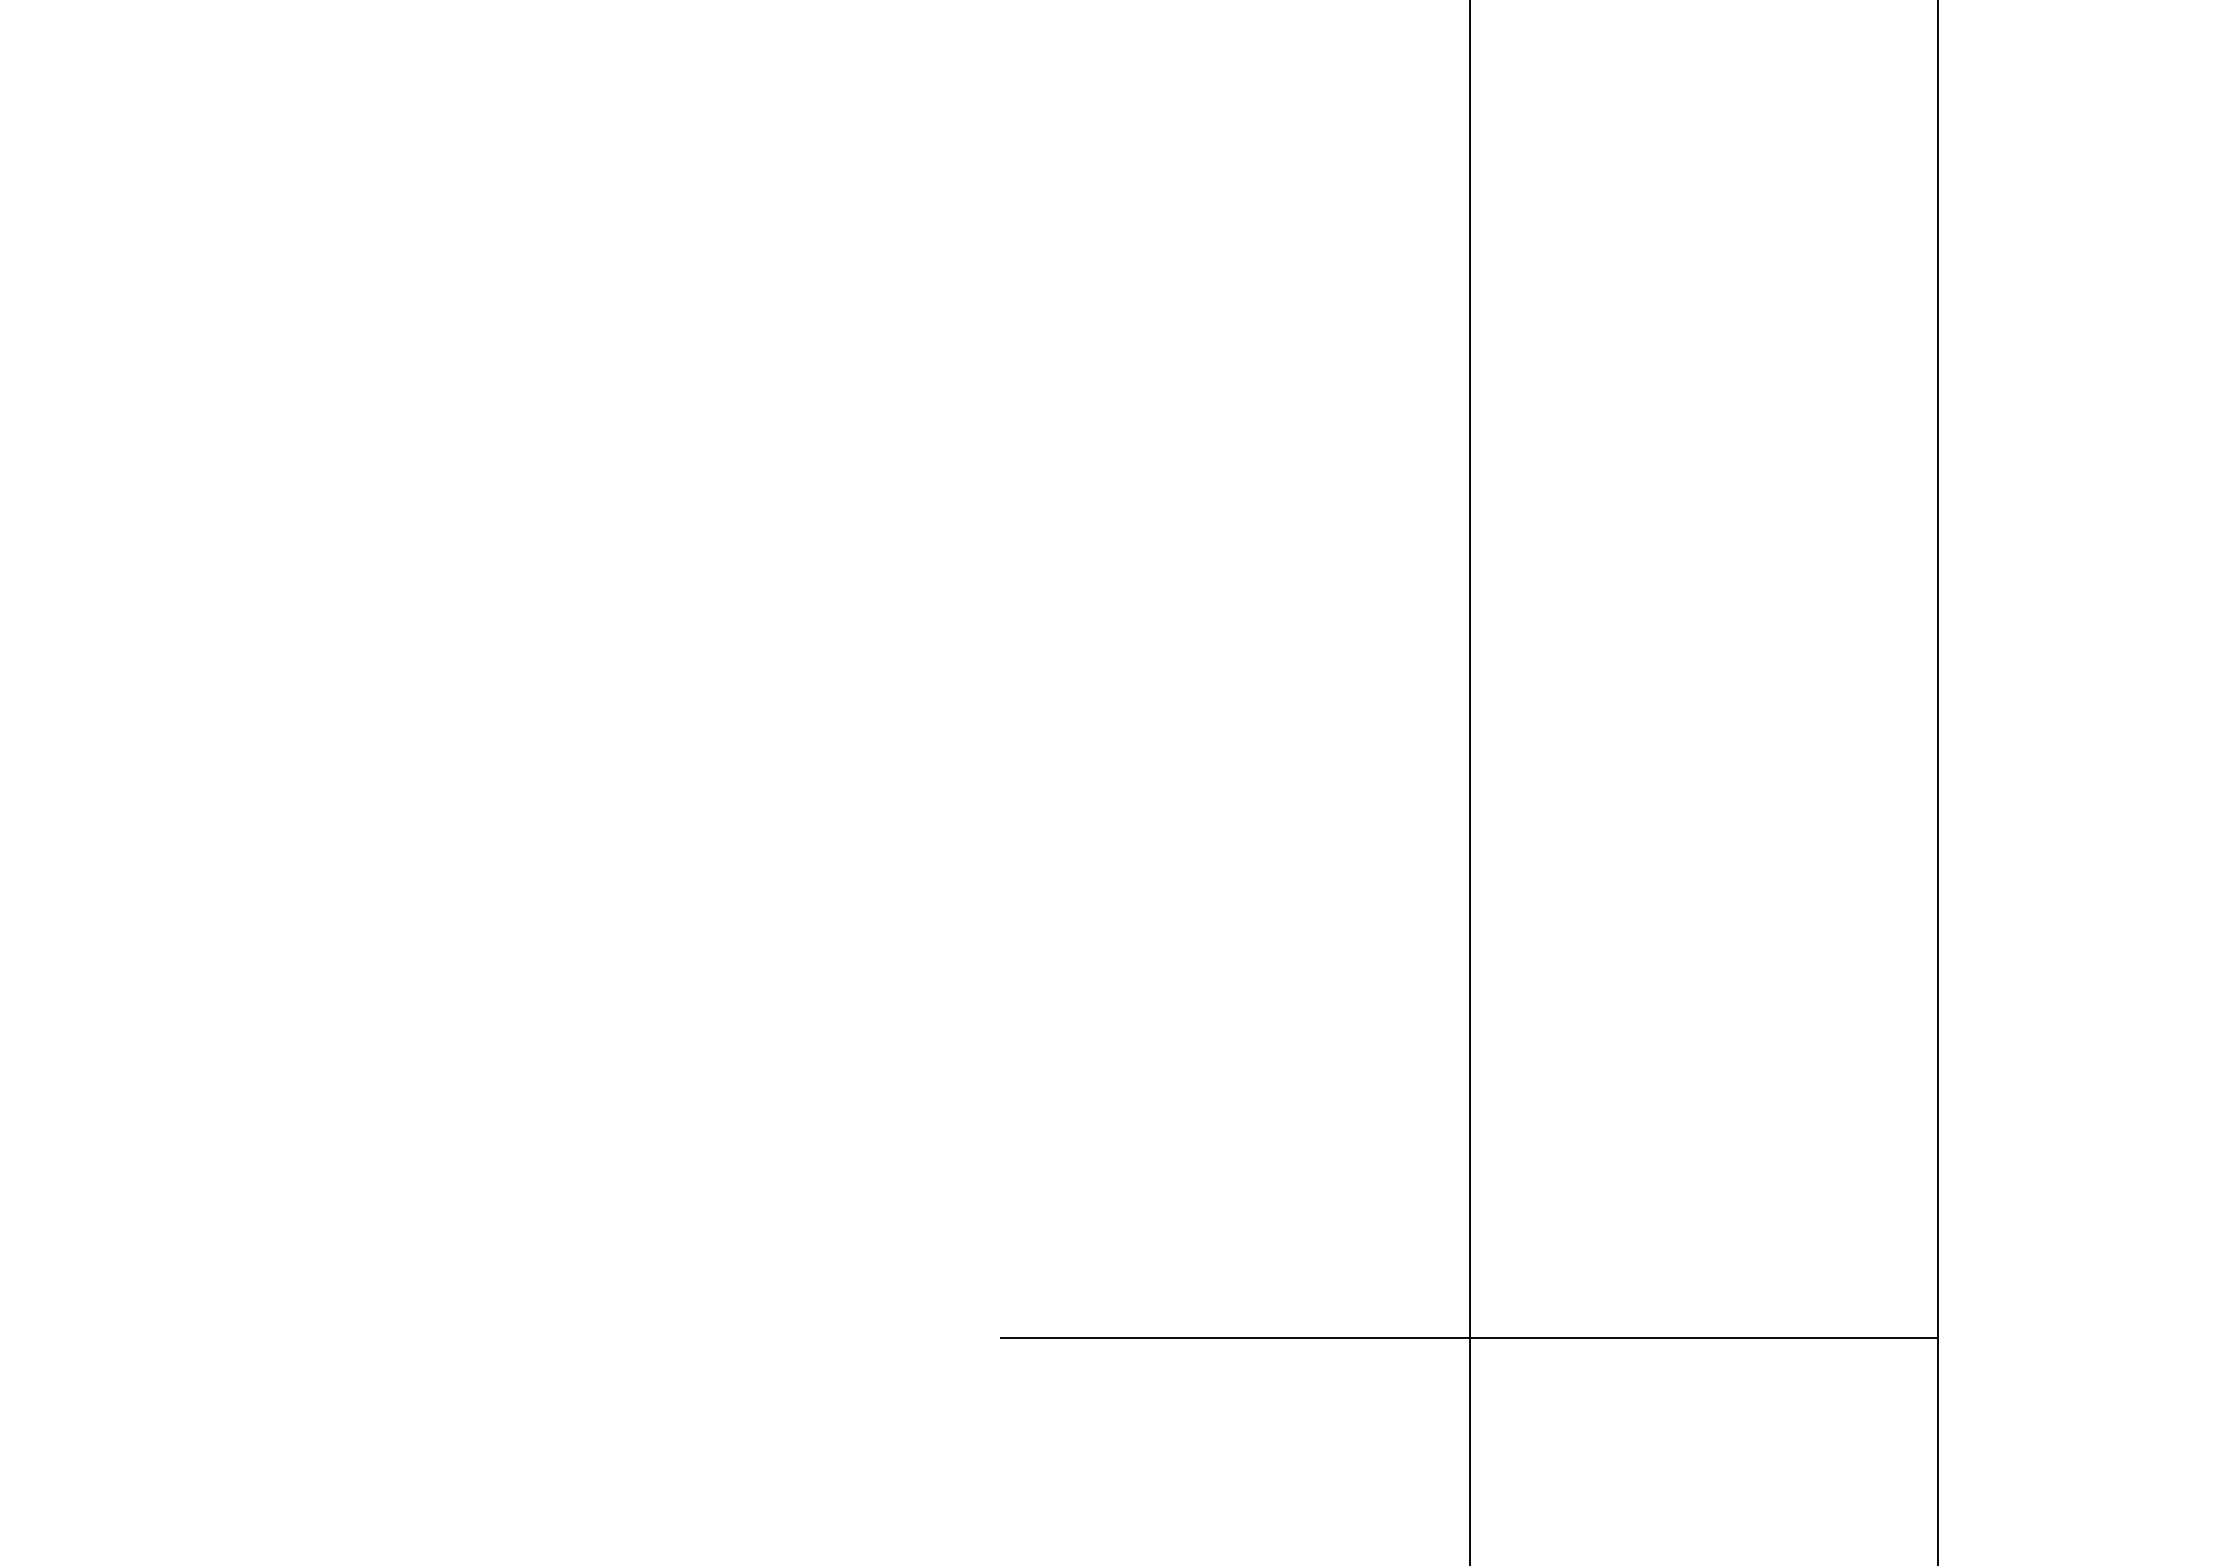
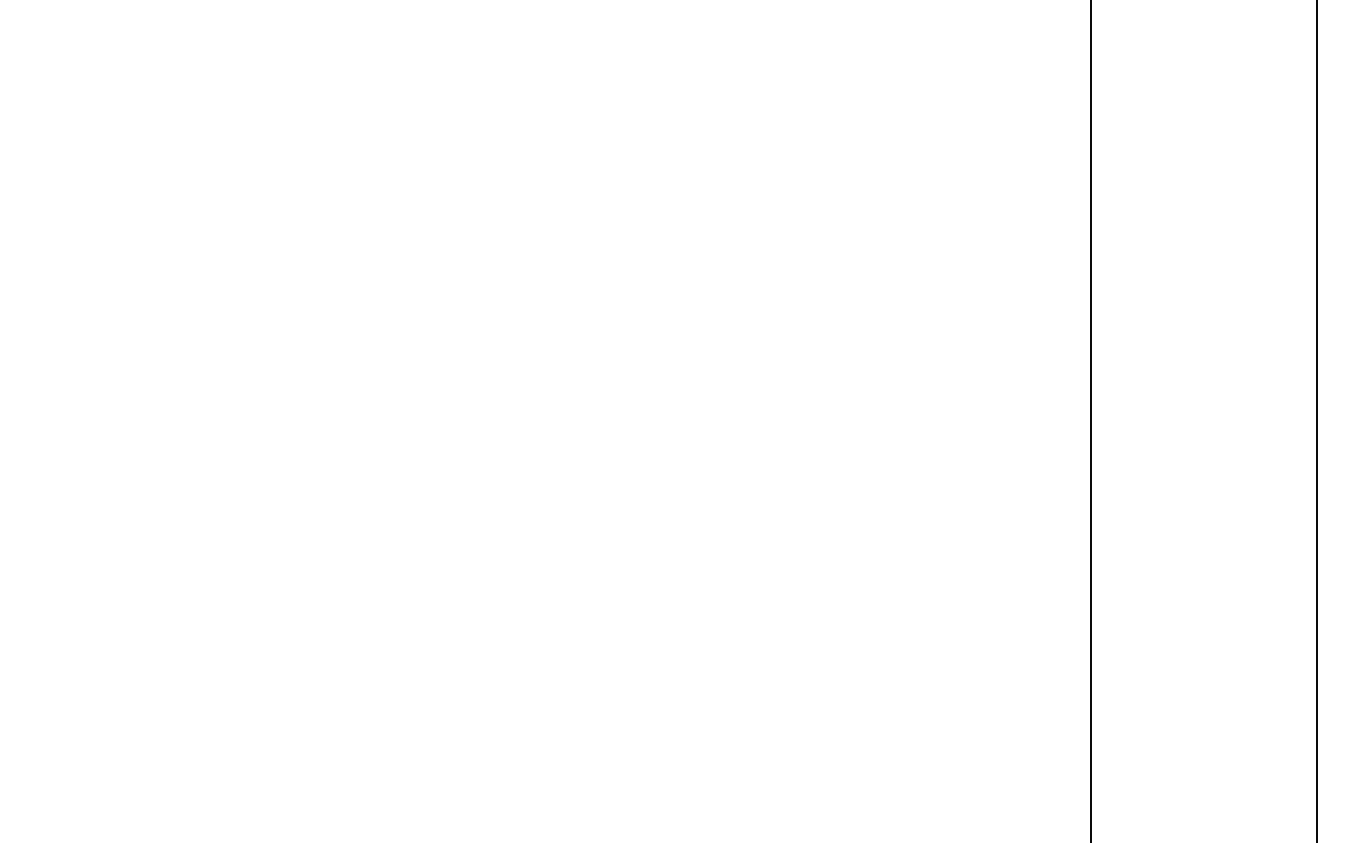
line: (1468, 1337) -> (1090, 764), removed

